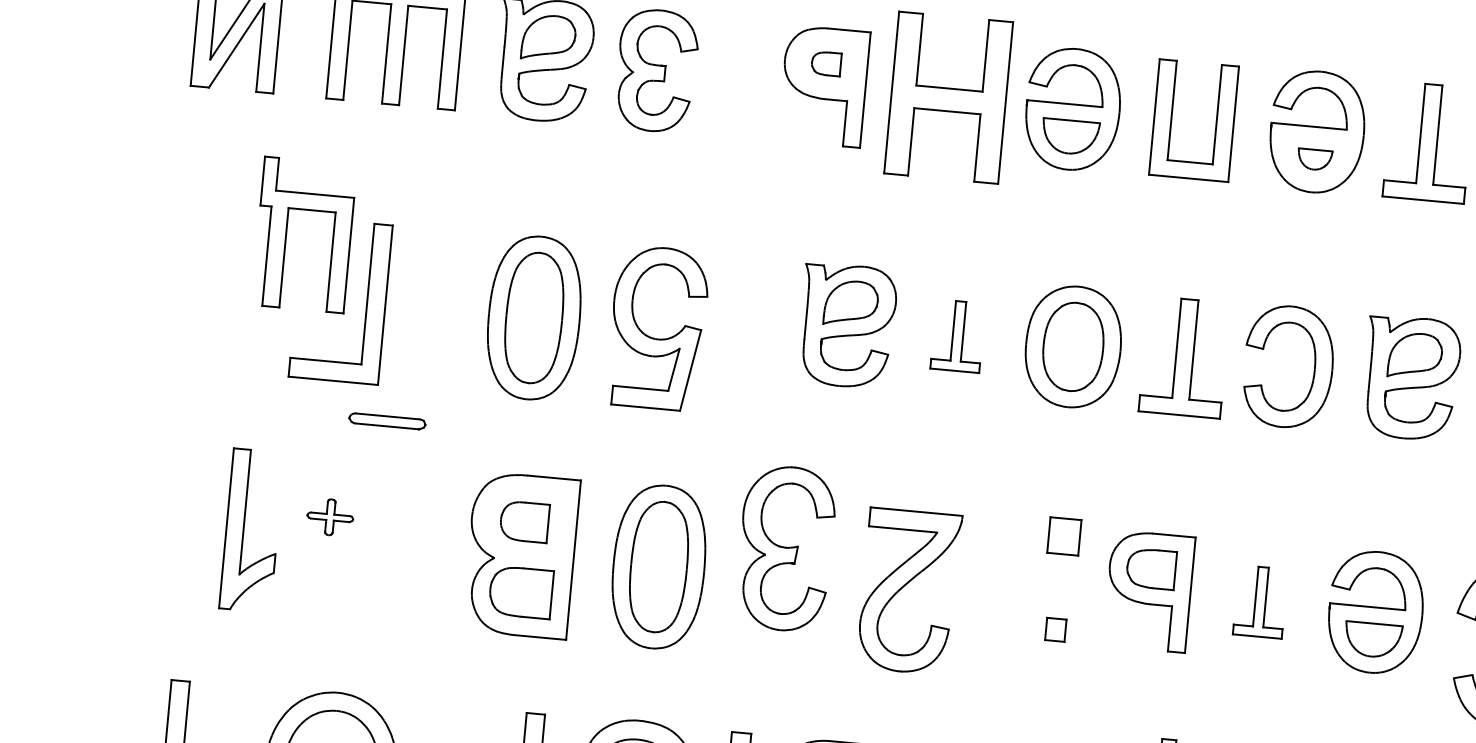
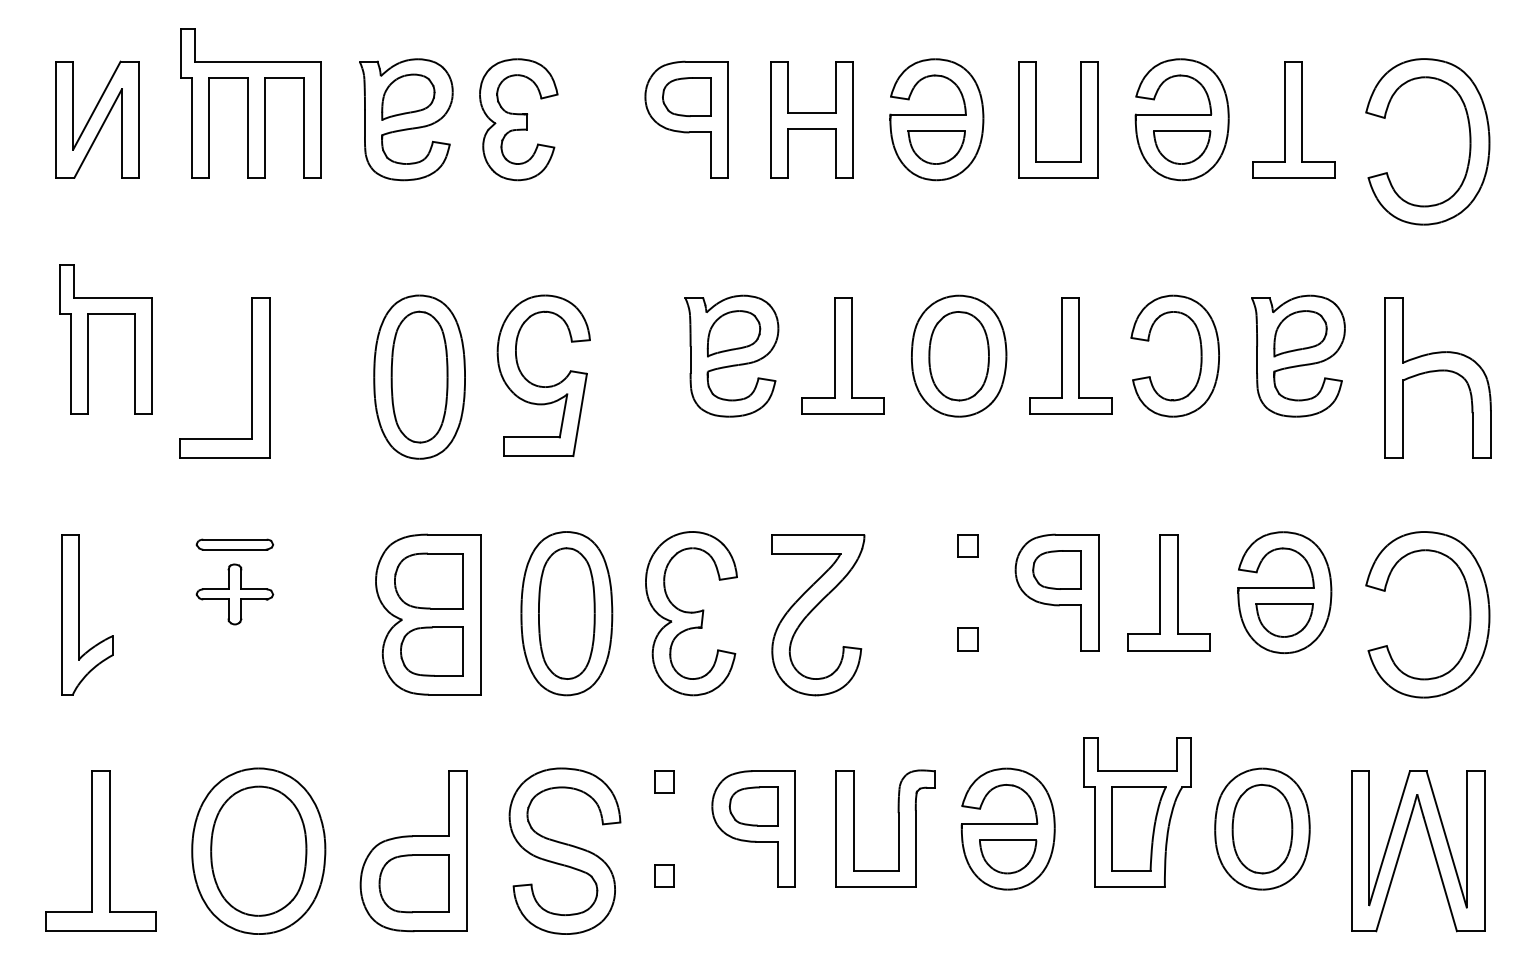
part: (825, 63) -> (686, 96), size x1.67
part: (948, 97) -> (811, 119), size x0.71
part: (1315, 159) -> (1182, 147), size x1.67
part: (286, 233) -> (88, 339), moved
part: (957, 335) -> (842, 355), size x1.67
part: (386, 421) -> (234, 544), moved
part: (329, 517) -> (234, 594), size x1.67
part: (524, 521) -> (428, 580), size x1.43
part: (244, 529) -> (79, 614), moved
part: (1064, 536) -> (967, 545), size x0.62
part: (785, 548) -> (691, 613), moved
part: (1260, 601) -> (1168, 592), size x1.67

